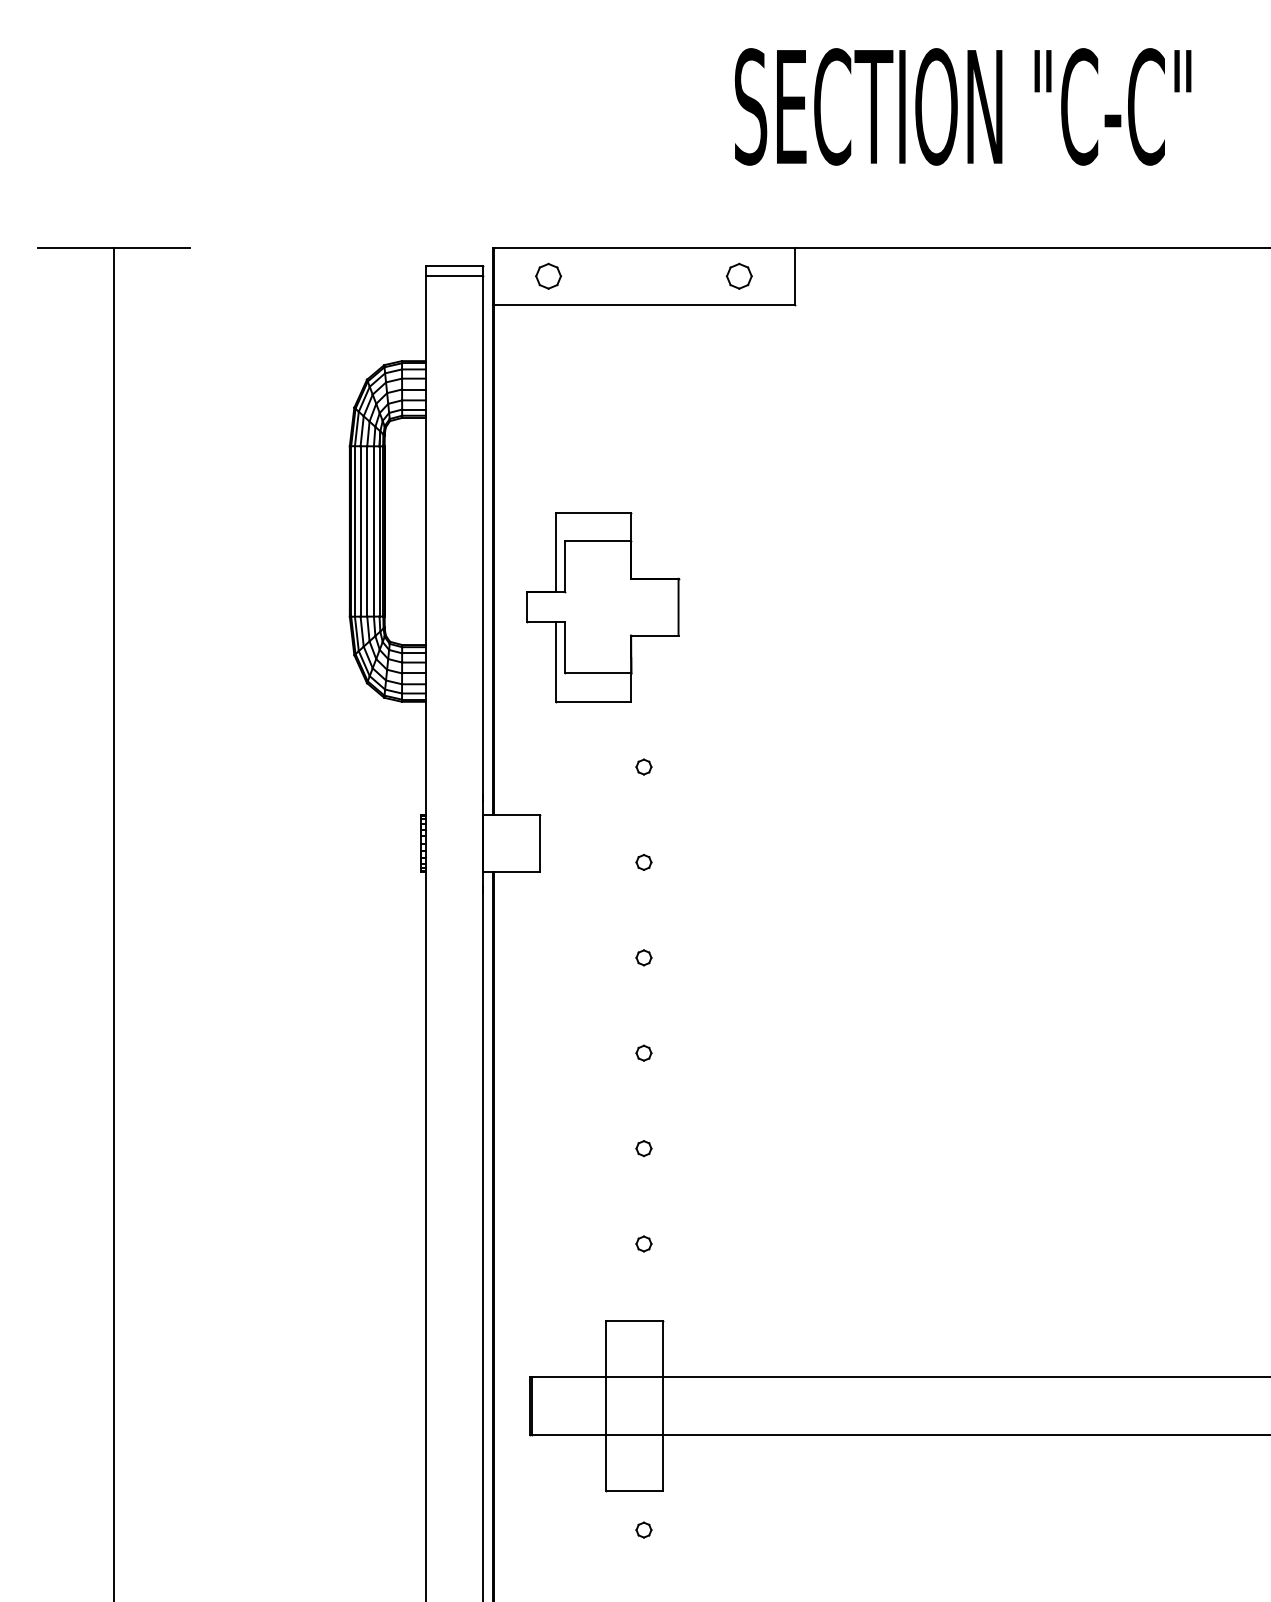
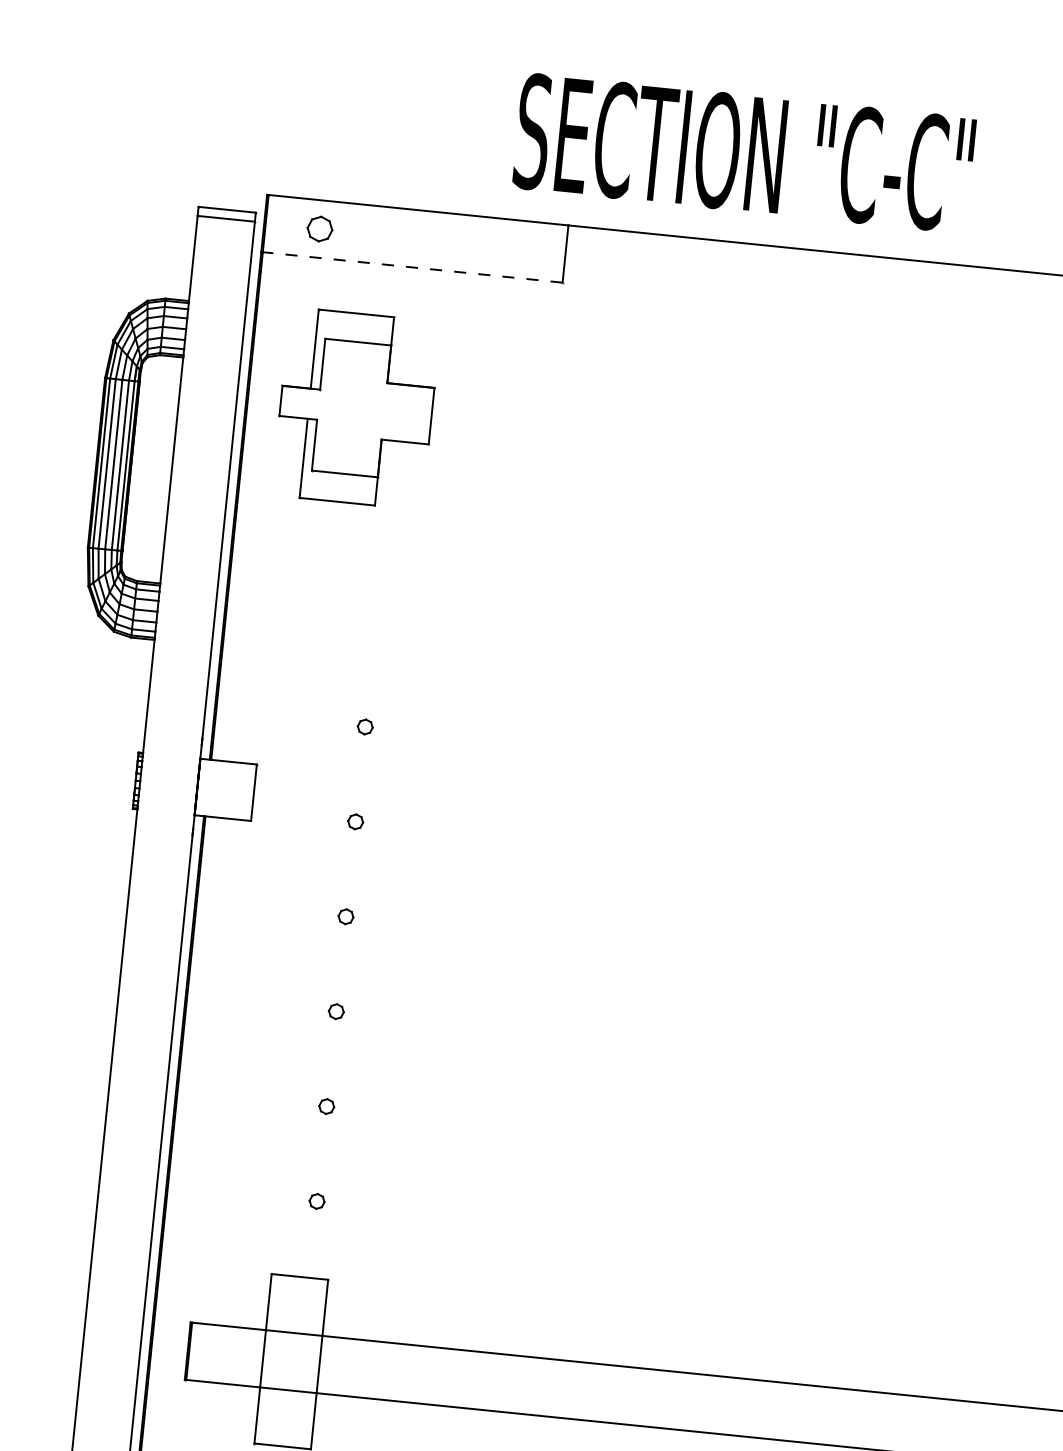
text: (963, 106) -> (744, 152), moved
part: (738, 275) -> (509, 247), removed
line: (644, 305) -> (412, 267), solid -> dashed
part: (603, 607) -> (356, 408), moved

